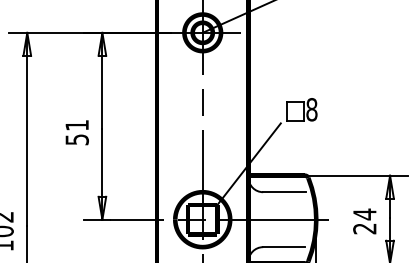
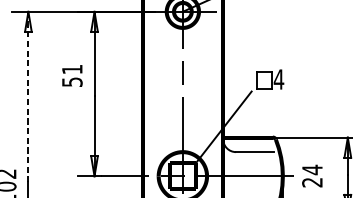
text: (311, 109) -> (278, 79), 8 -> 4
line: (27, 129) -> (28, 96), solid -> dashed
text: (76, 132) -> (71, 75), moved
text: (364, 221) -> (312, 176), moved

